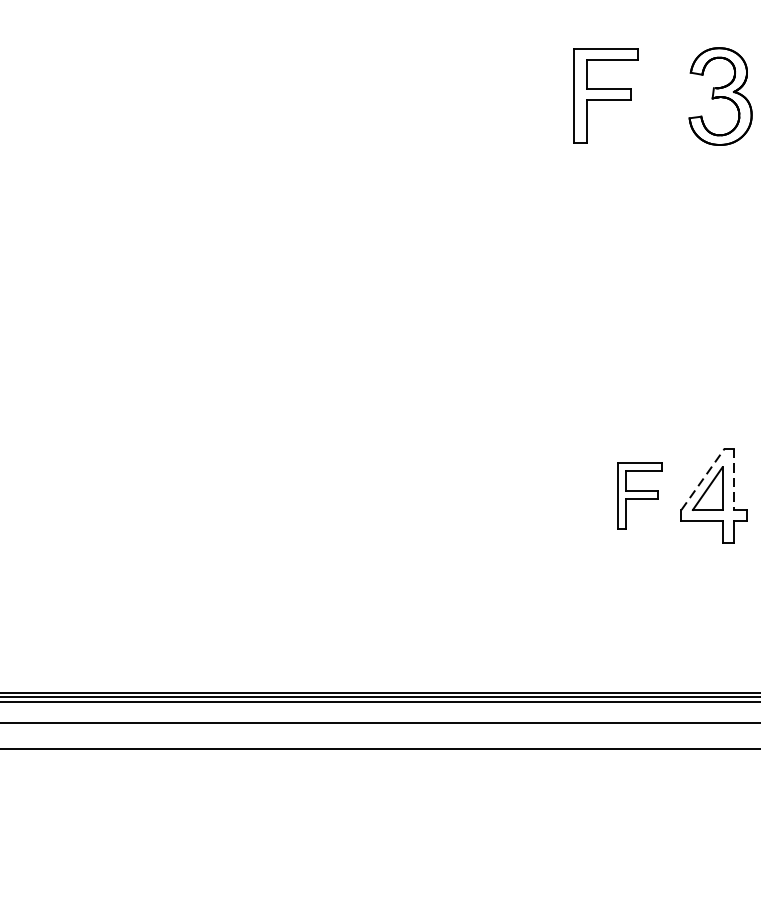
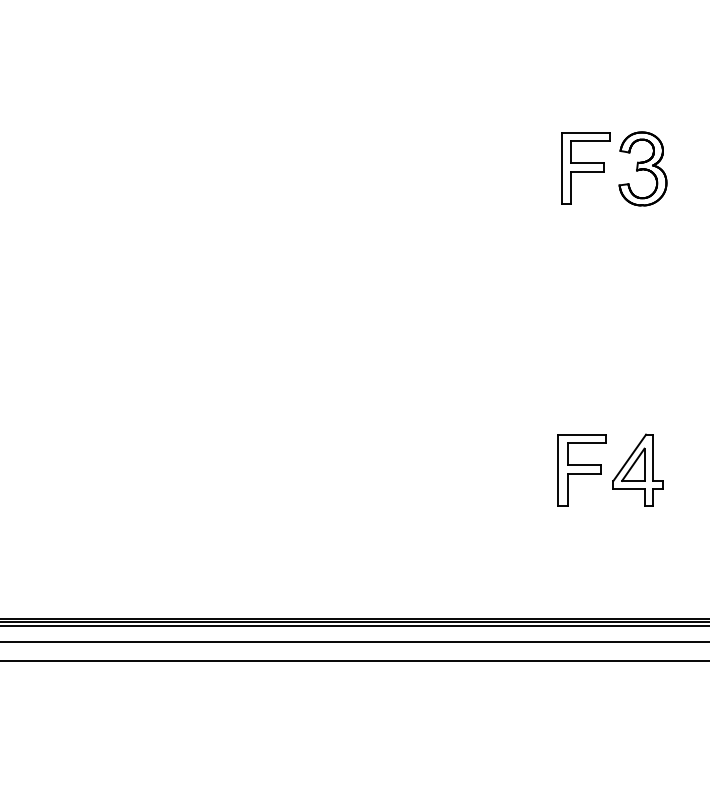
part: (605, 95) -> (585, 168), moved
line: (704, 478) -> (630, 457), dashed -> solid
line: (734, 480) -> (653, 458), dashed -> solid
part: (639, 496) -> (581, 470), size x1.43

